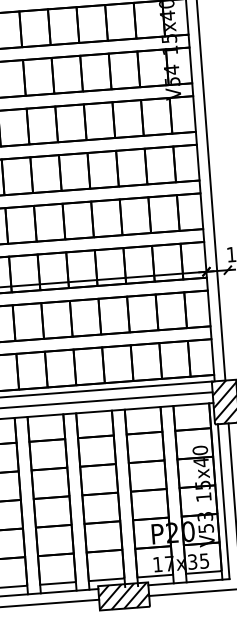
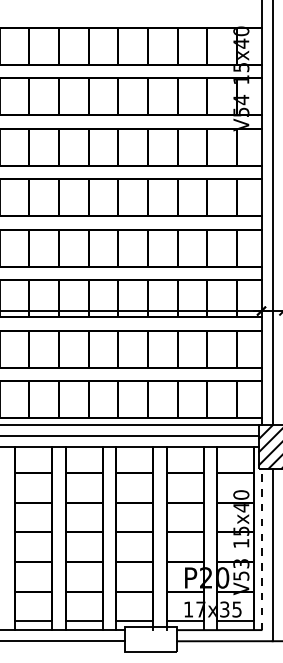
line: (223, 501) -> (261, 549), solid -> dashed
hatch: (124, 596) -> (151, 639), removed

